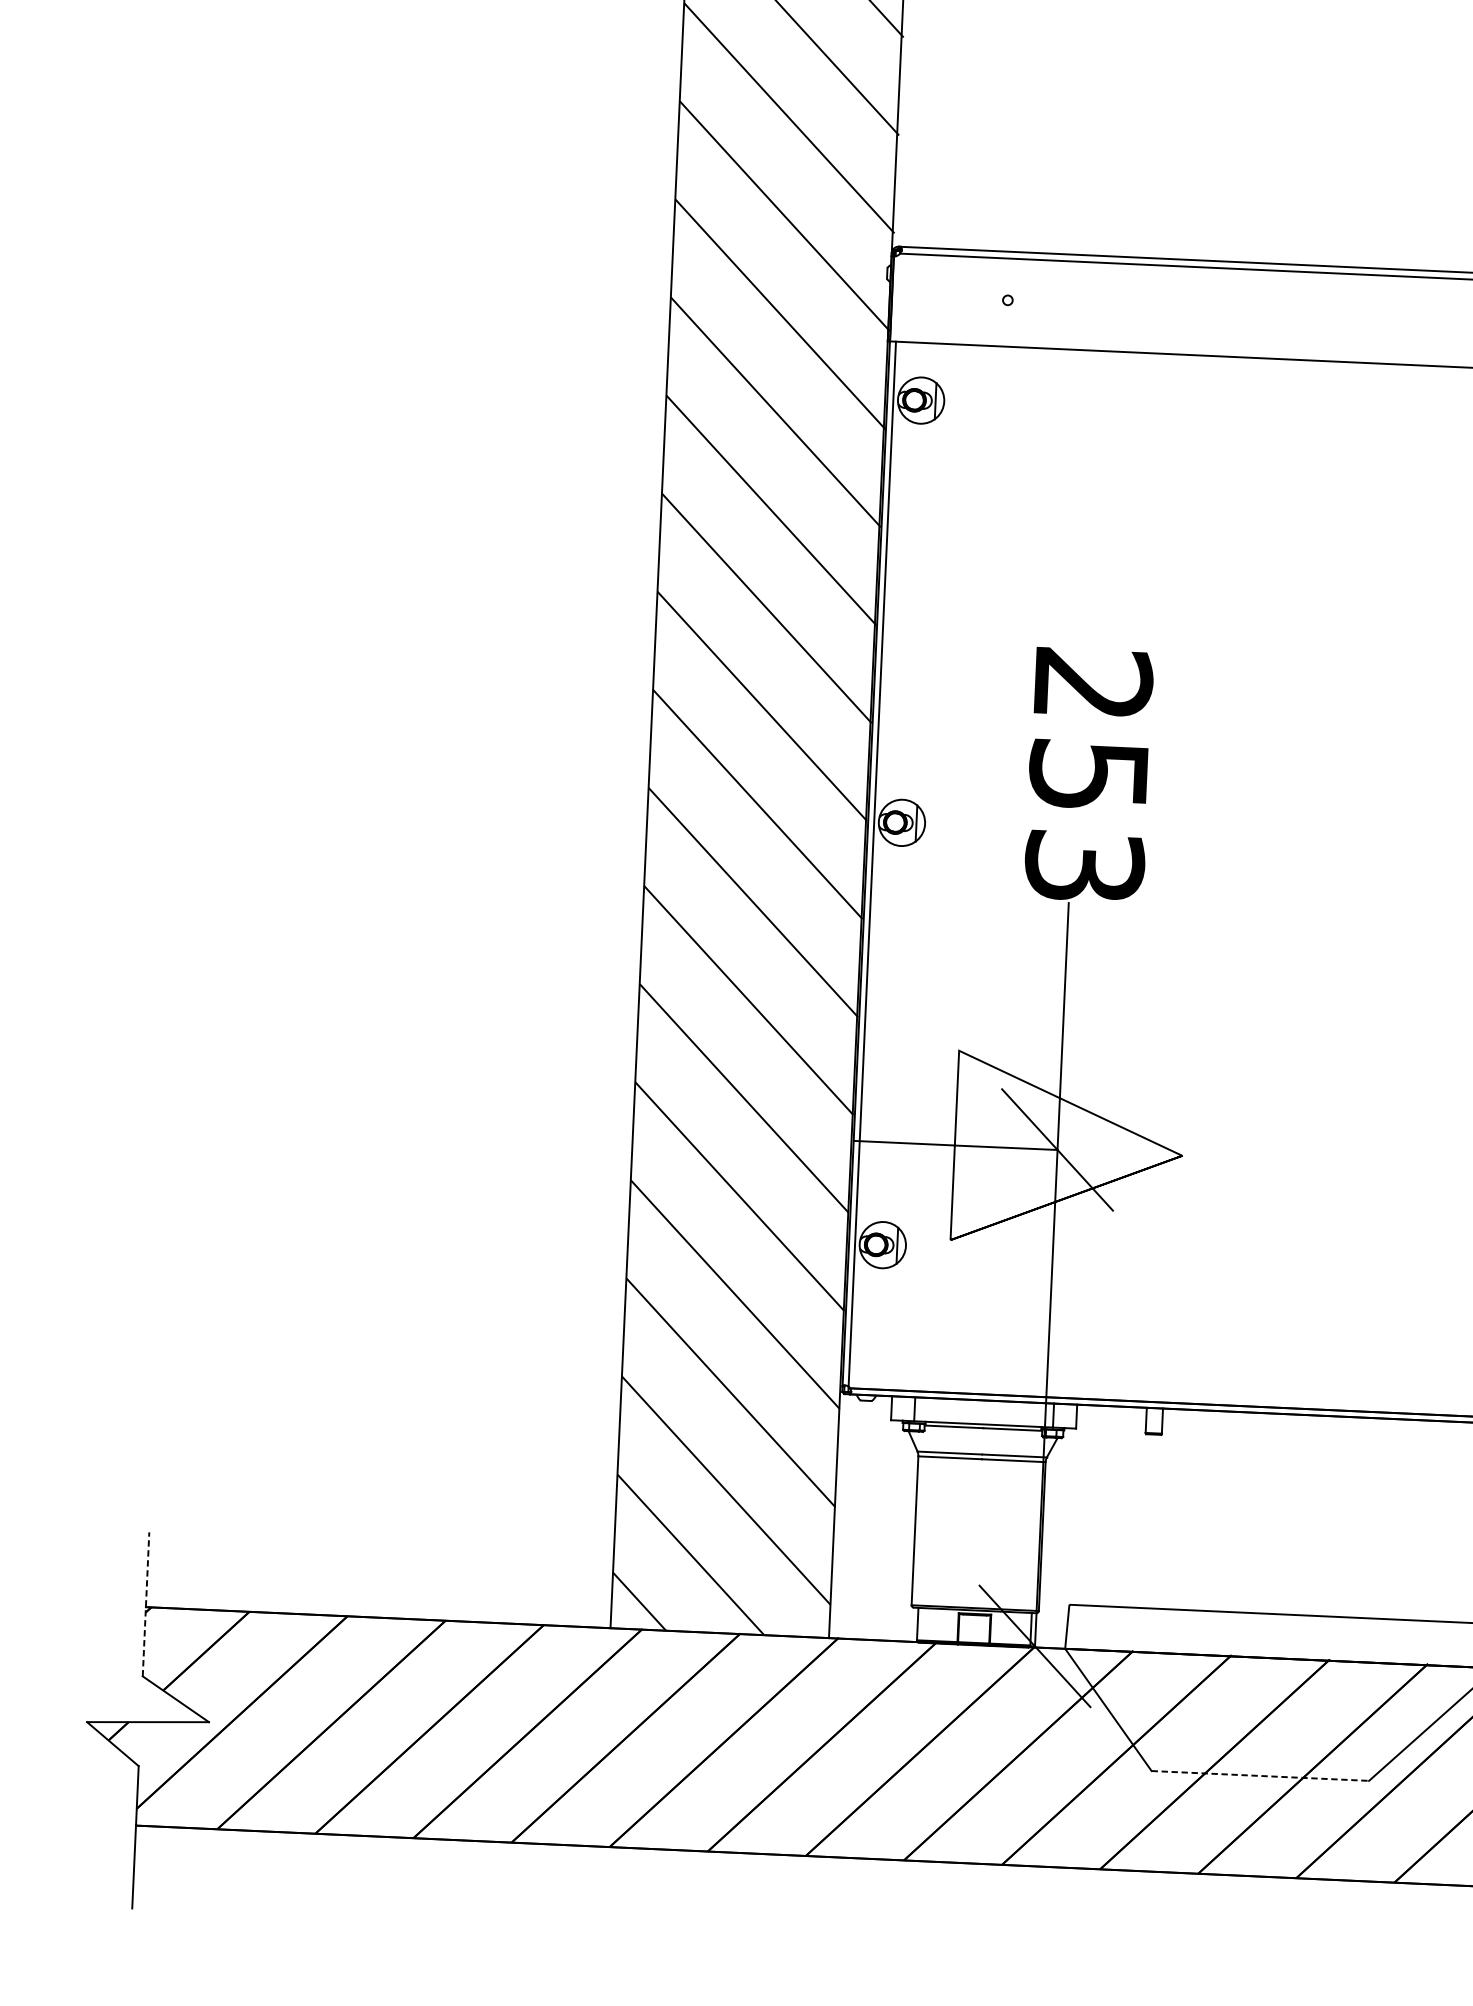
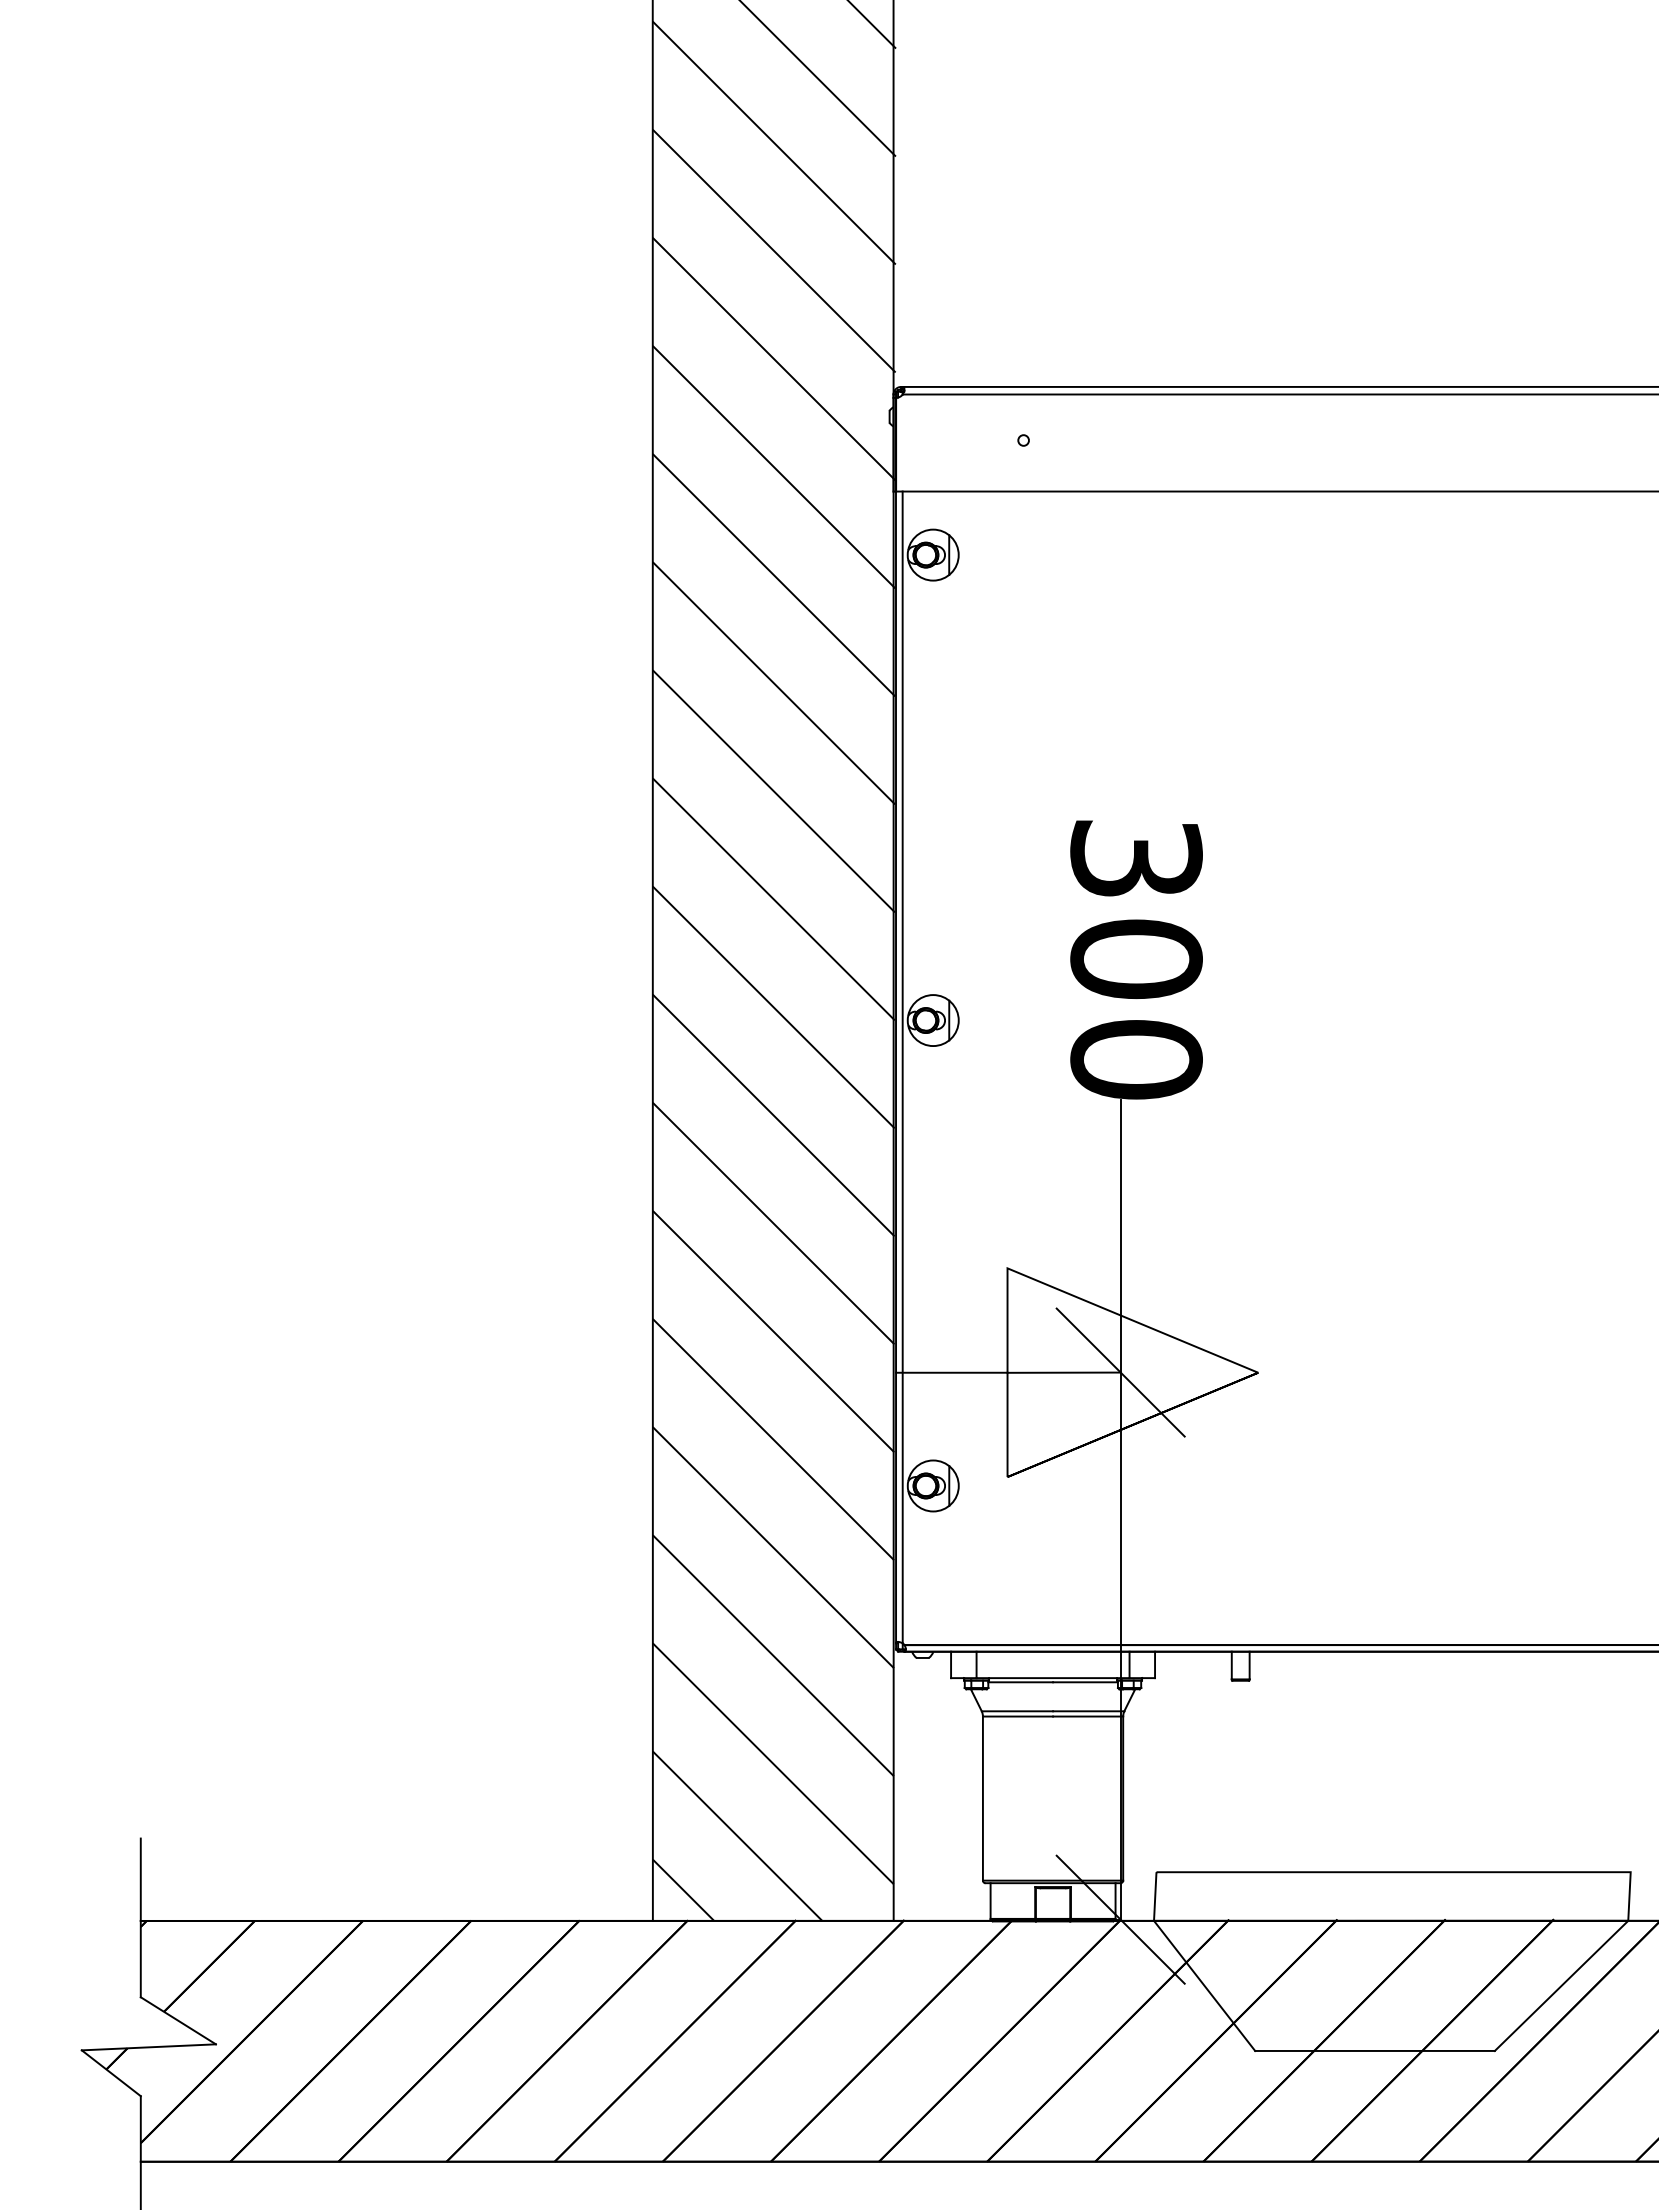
text: (1088, 775) -> (1136, 959), 253 -> 300
line: (145, 1603) -> (140, 1917), dashed -> solid
line: (1260, 1775) -> (1375, 2050), dashed -> solid

